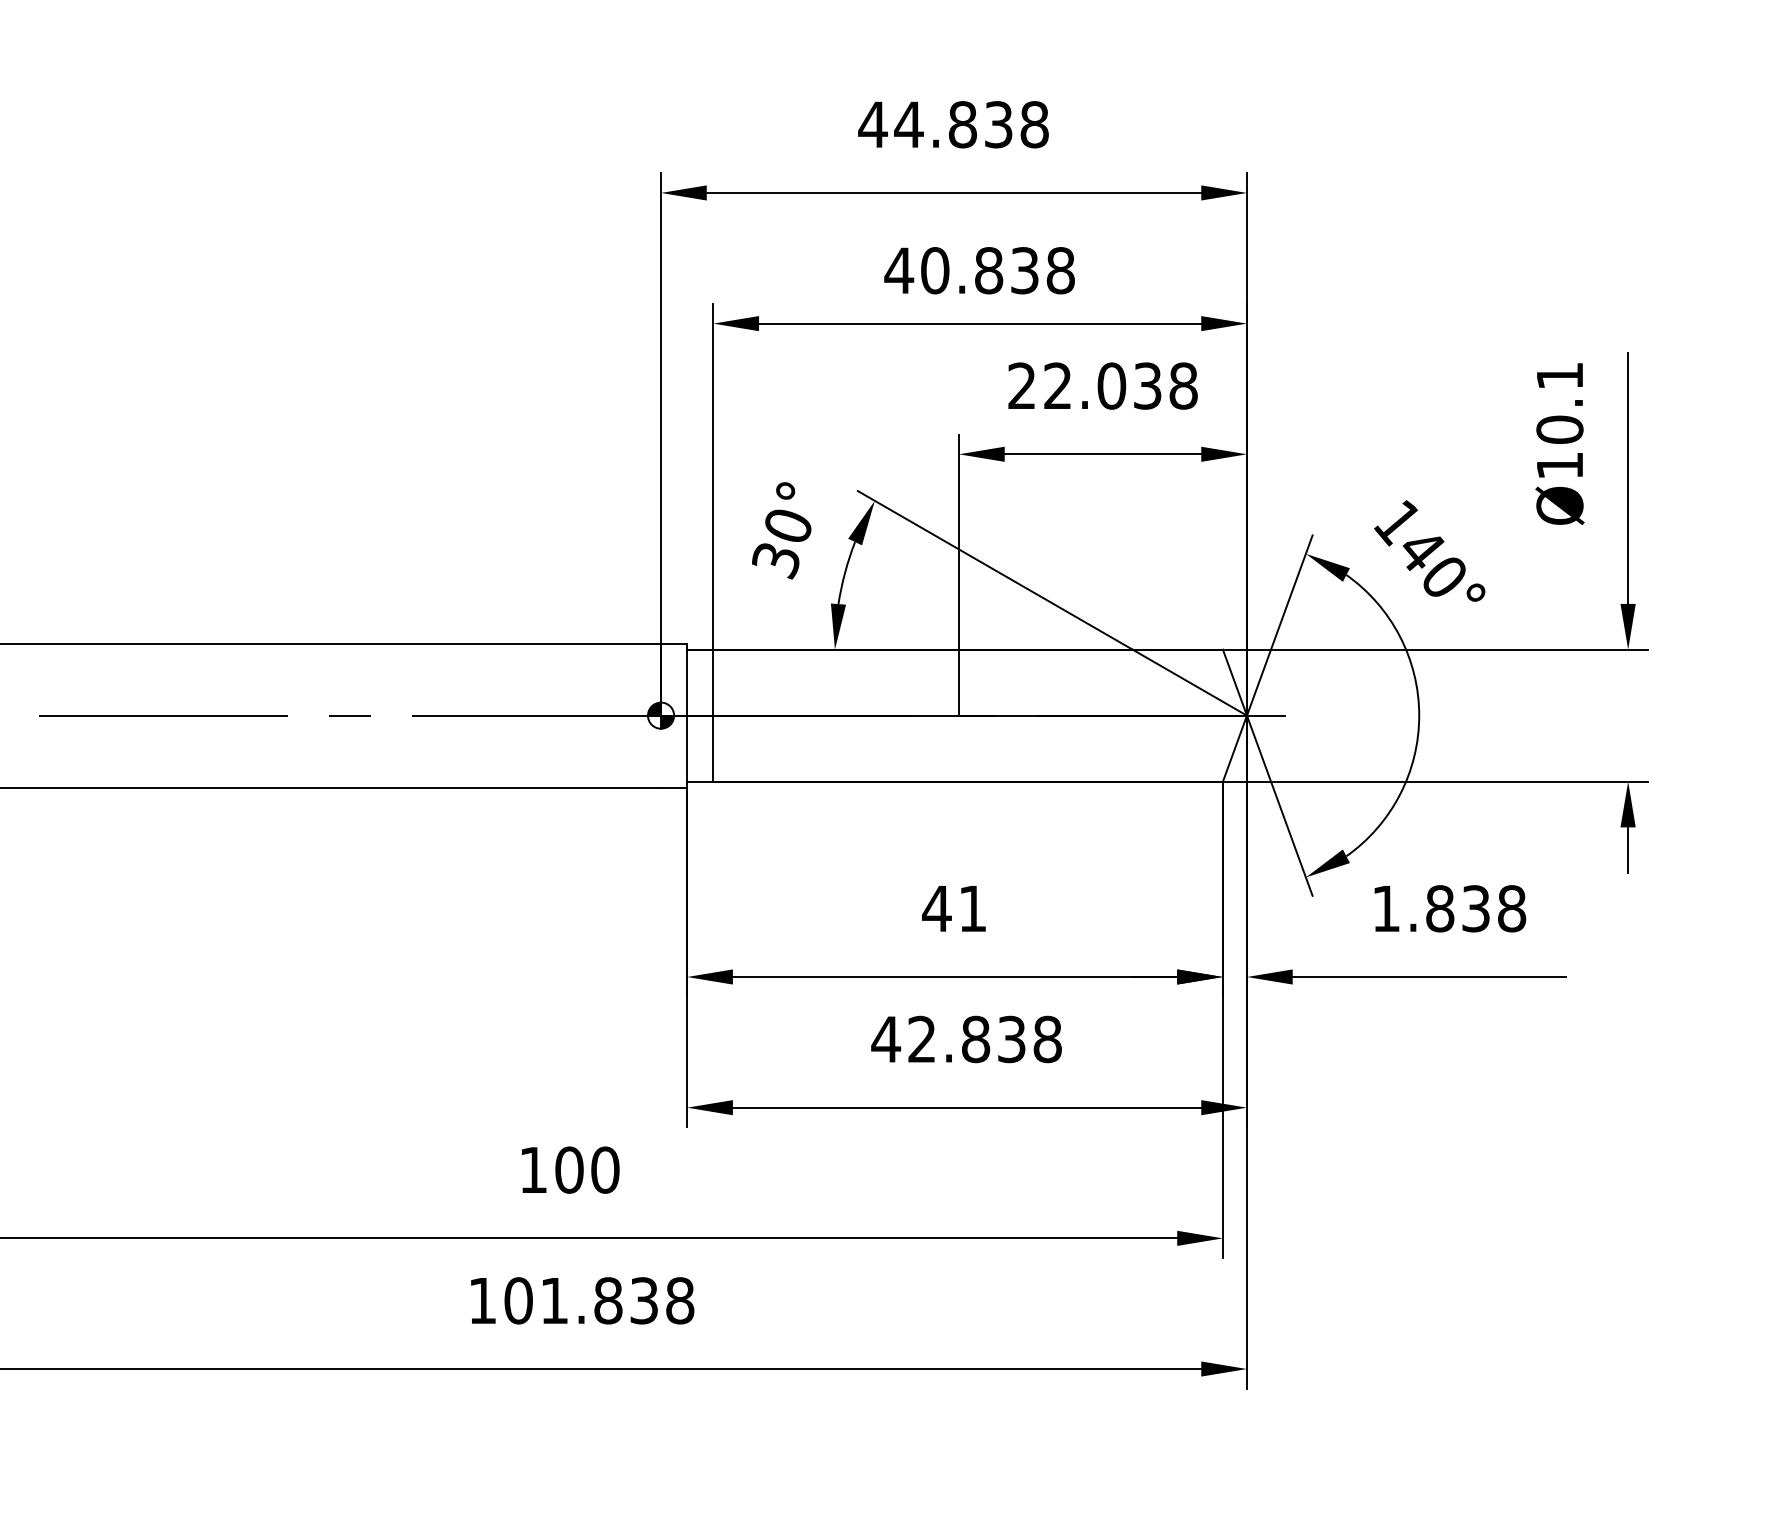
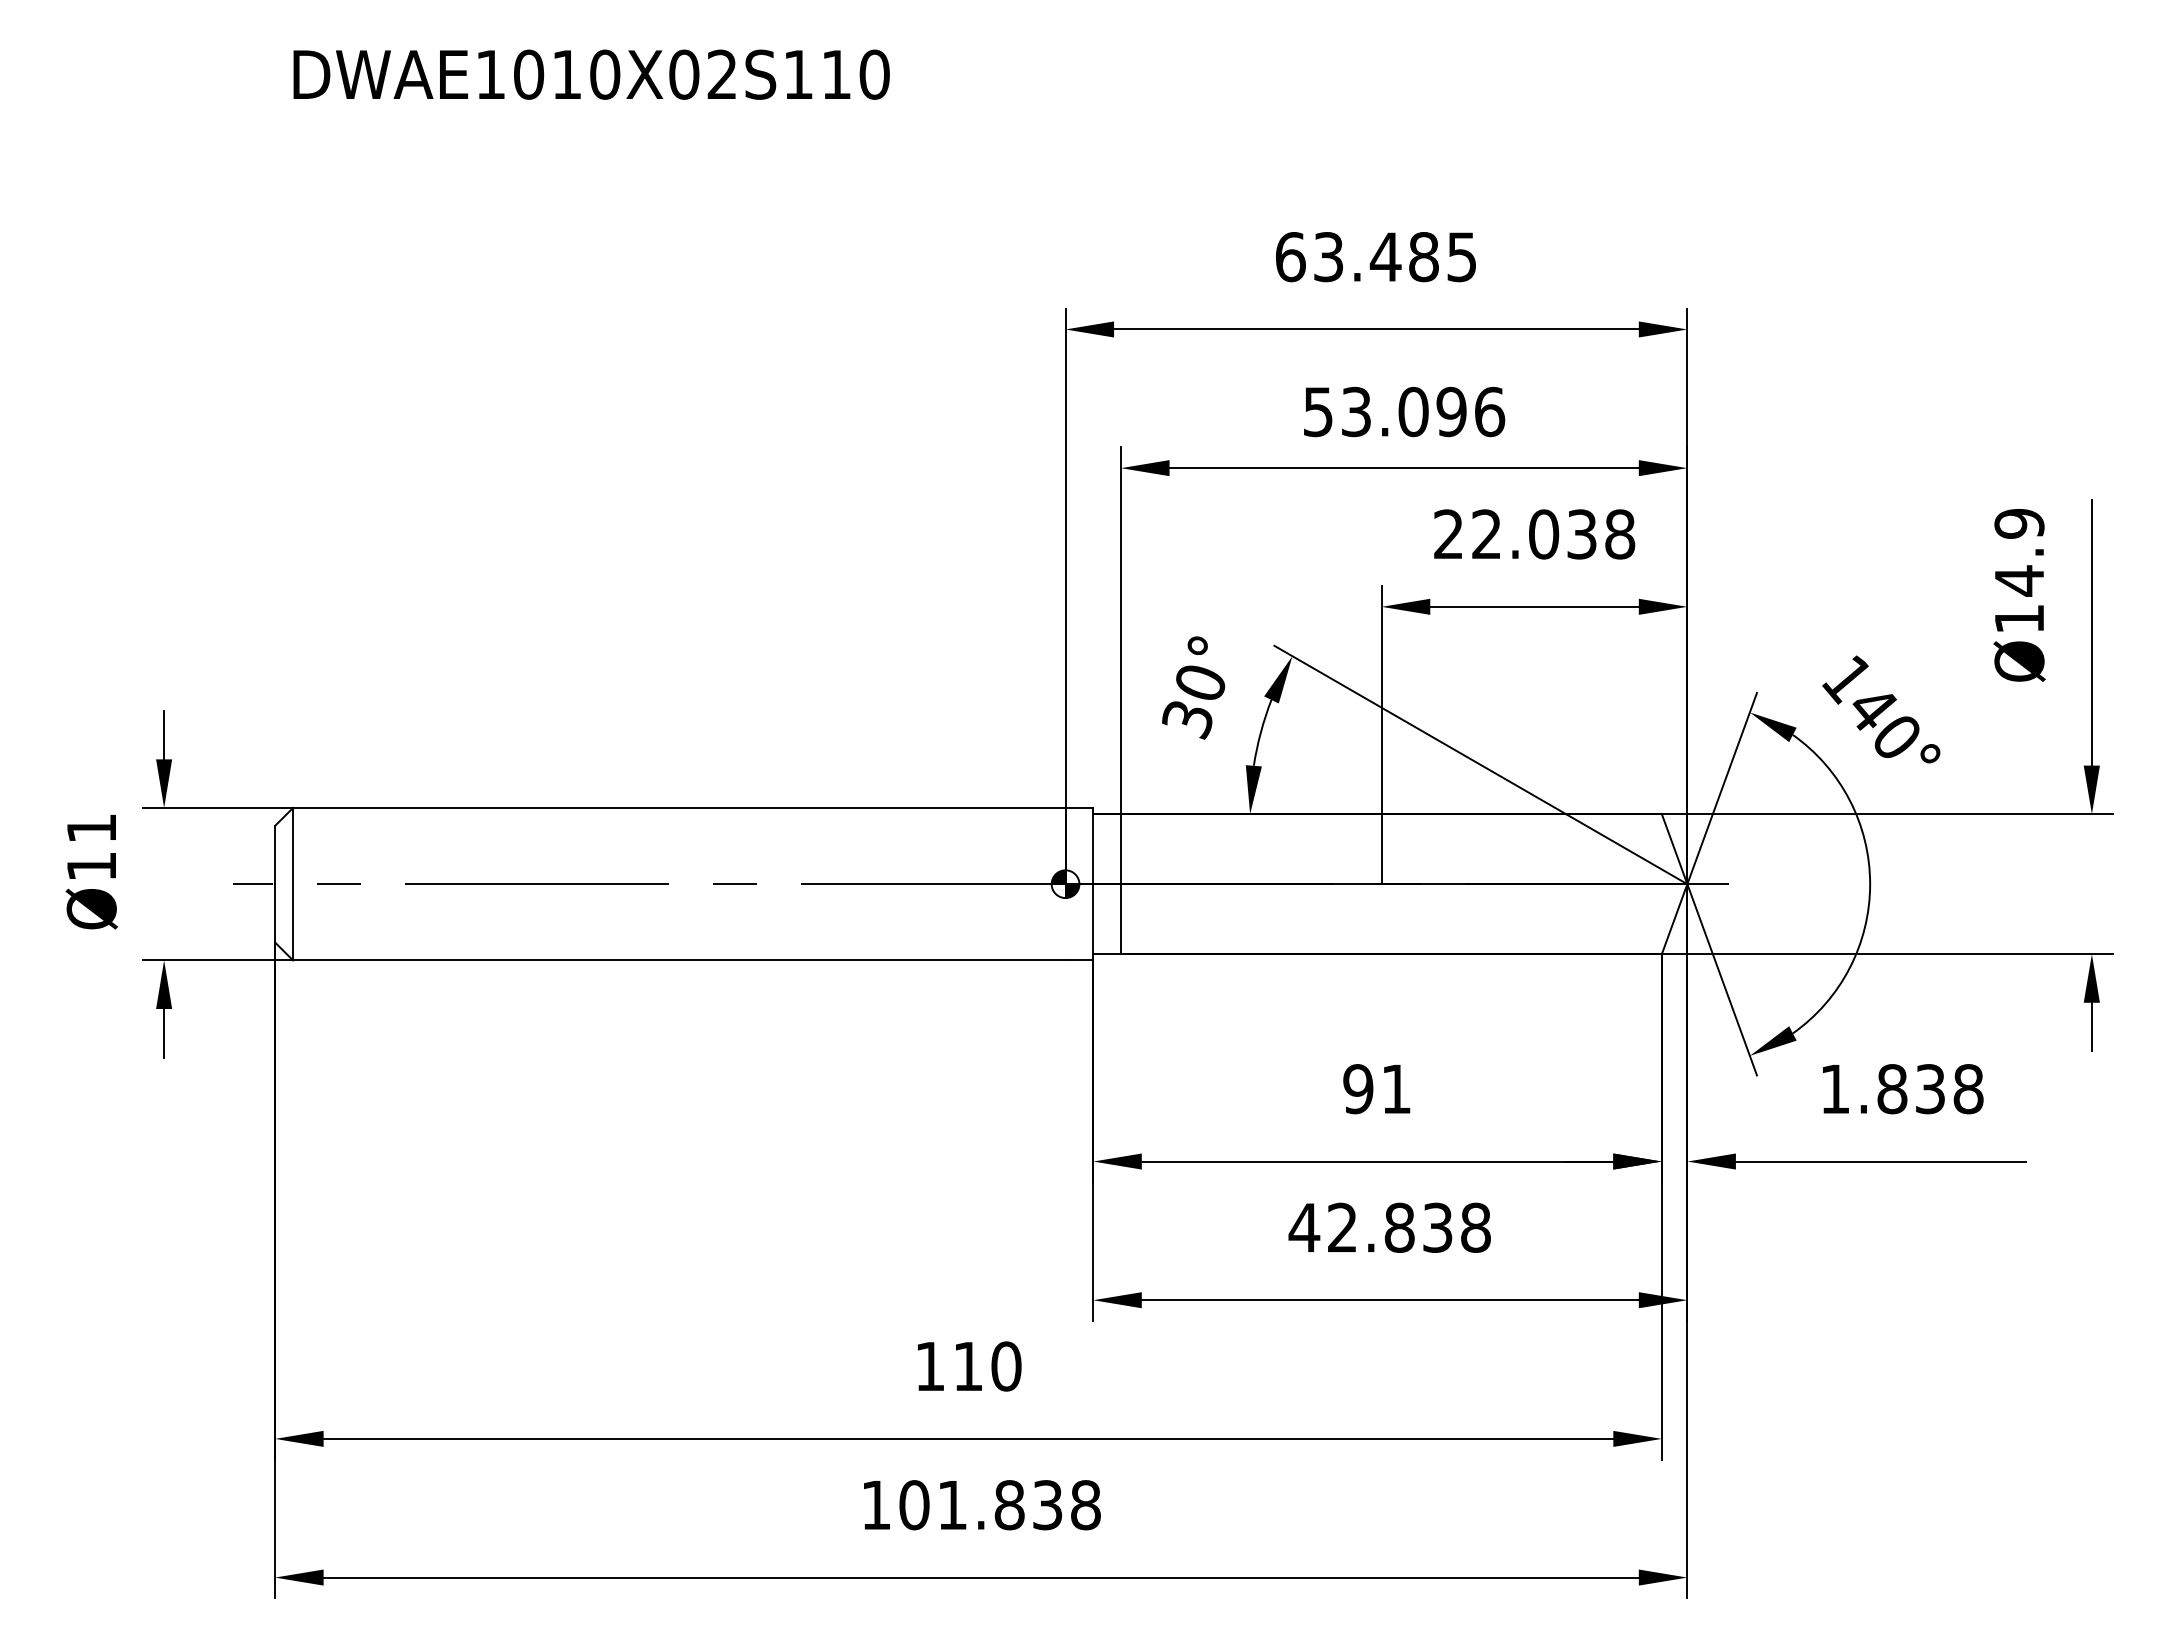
text: (953, 125) -> (1375, 257), 44.838 -> 63.485
text: (979, 270) -> (1403, 411), 40.838 -> 53.096
text: (1559, 403) -> (2019, 552), Ø10.1 -> Ø14.9
text: (937, 909) -> (1358, 1089), 41 -> 91
text: (569, 1170) -> (968, 1366), 100 -> 110

